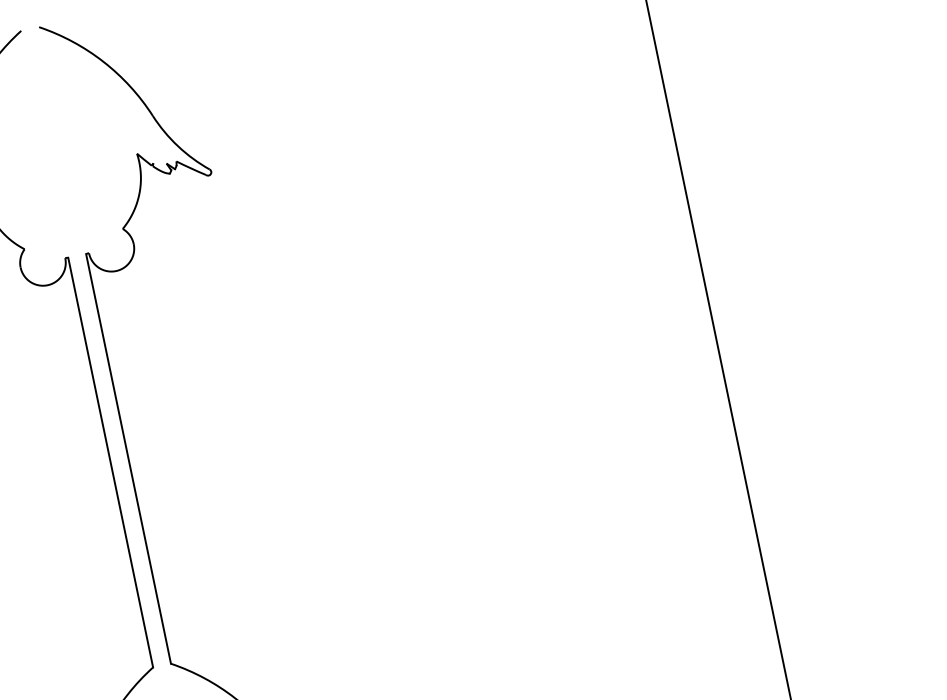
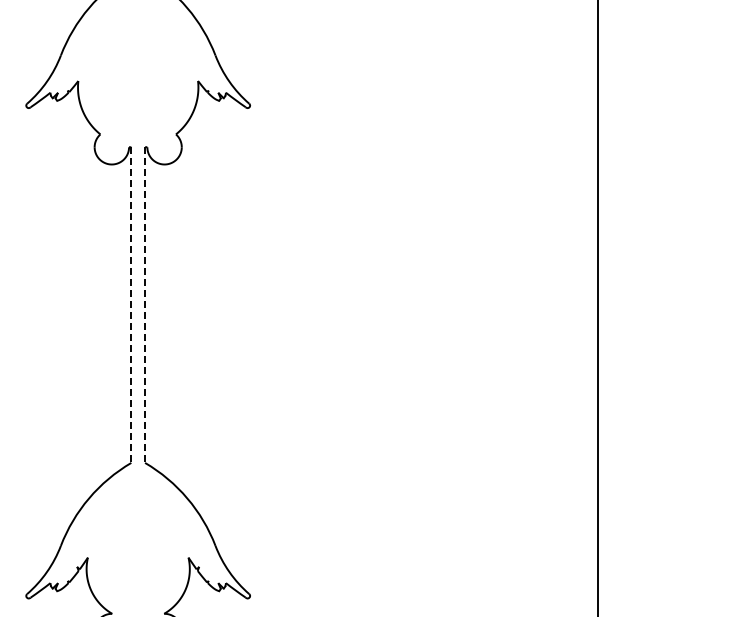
line: (129, 459) -> (145, 305), solid -> dashed
line: (110, 463) -> (131, 305), solid -> dashed

